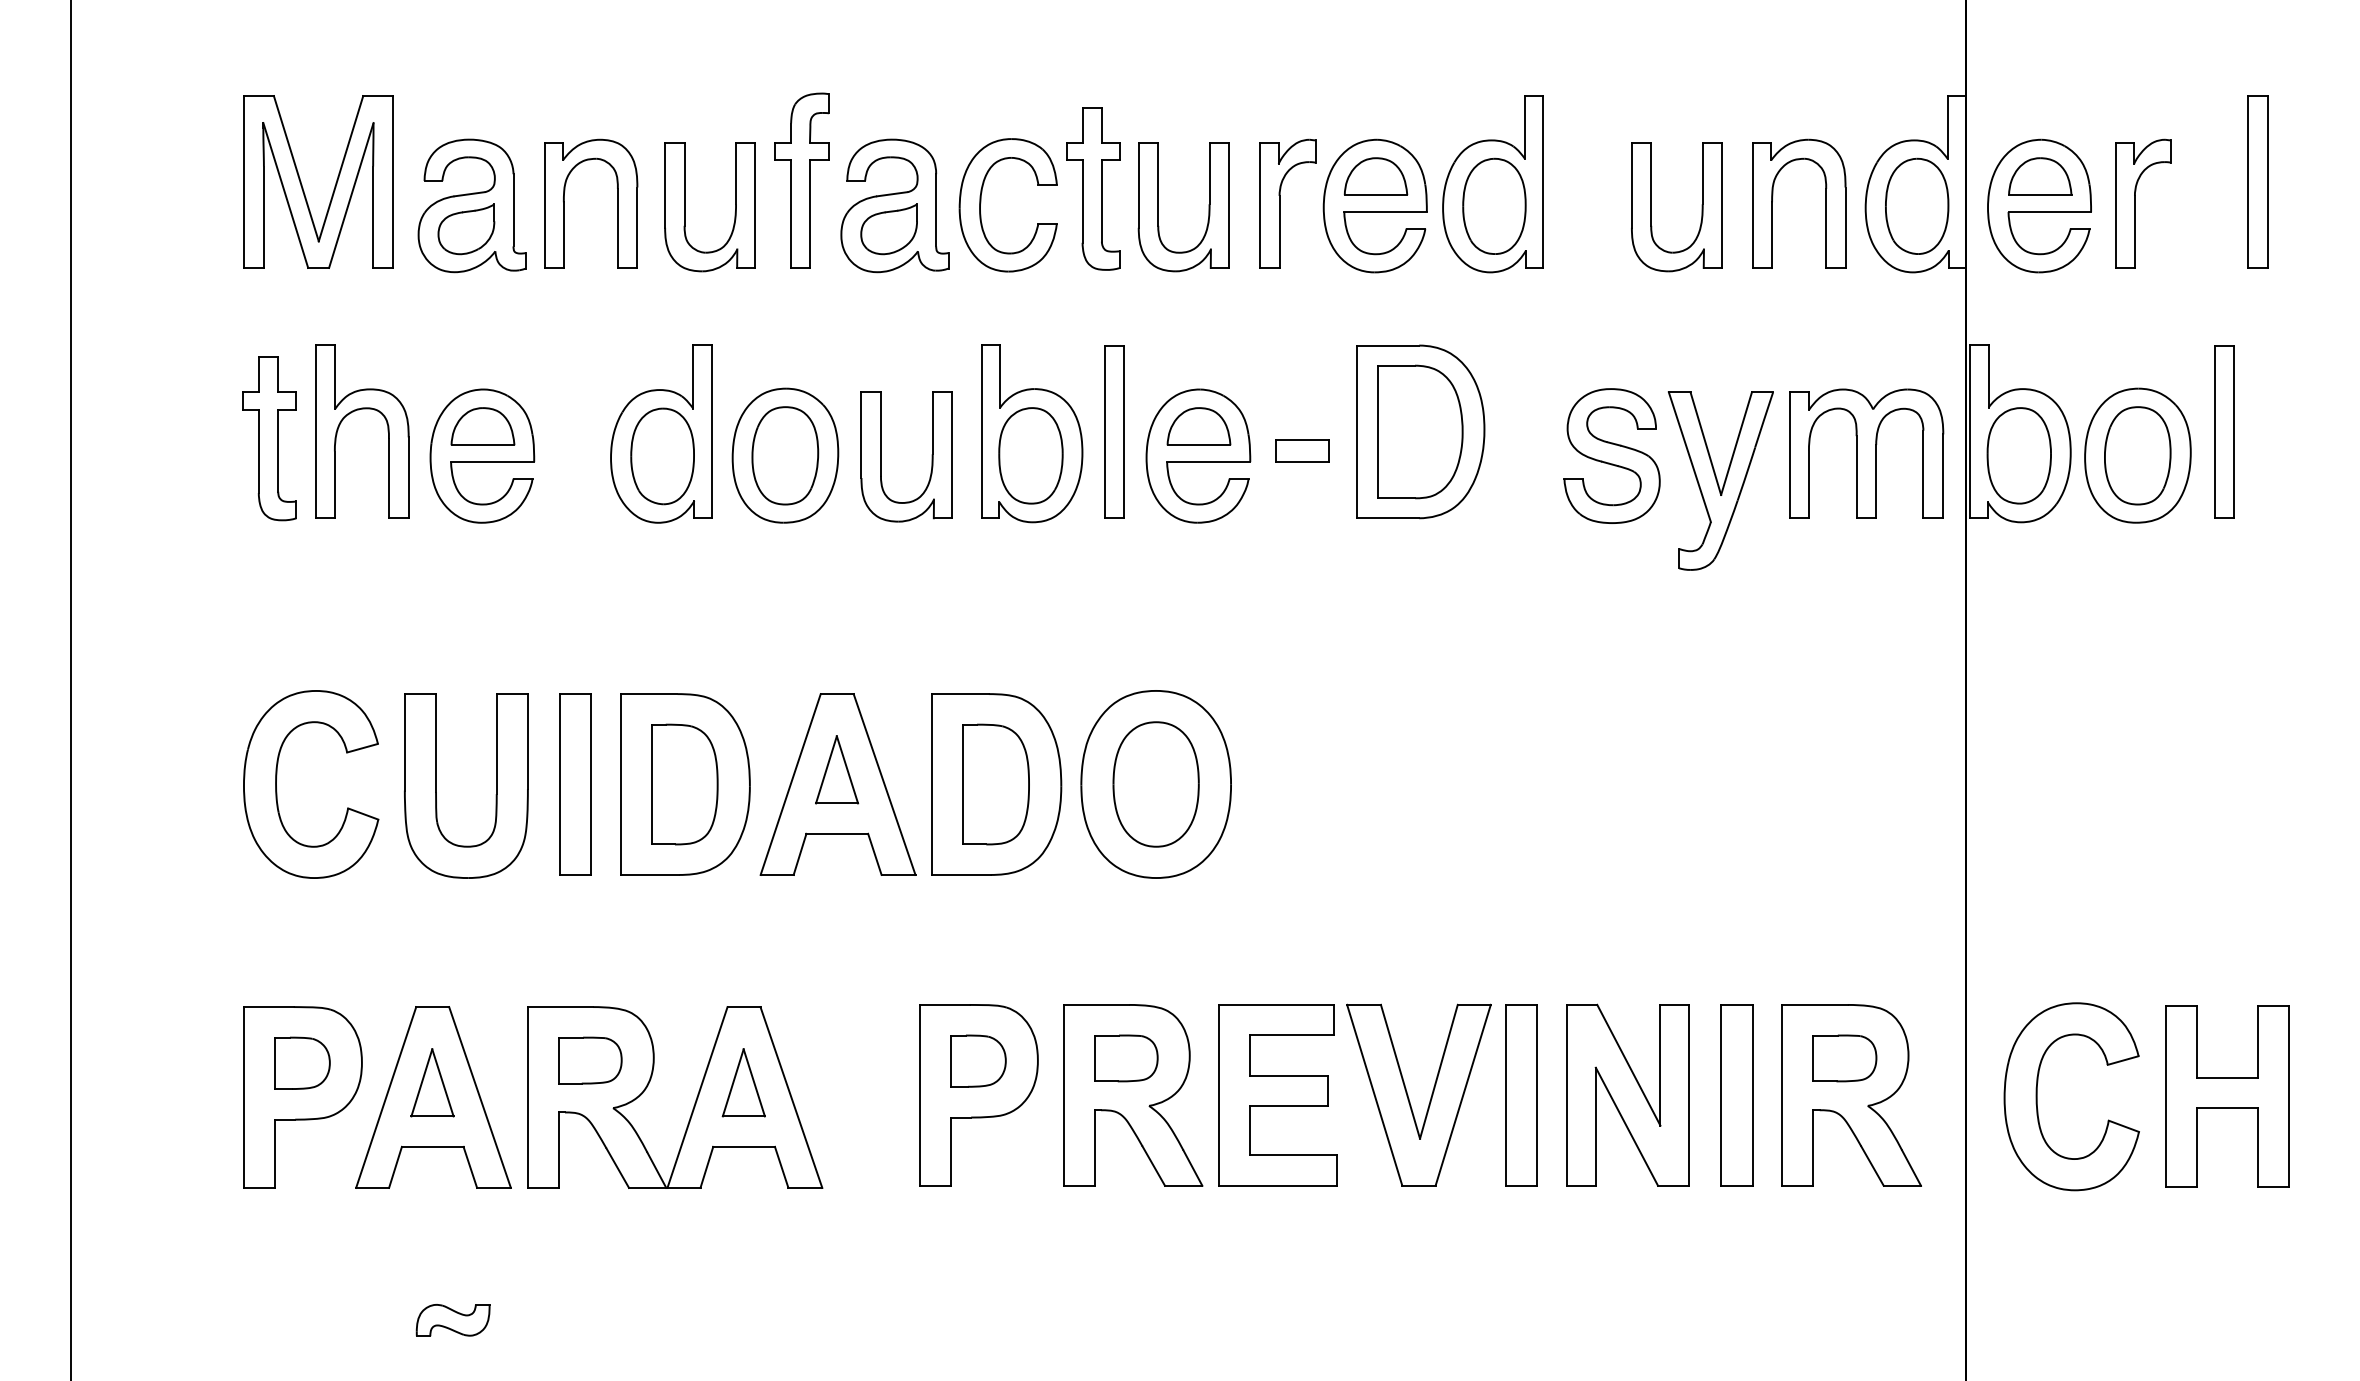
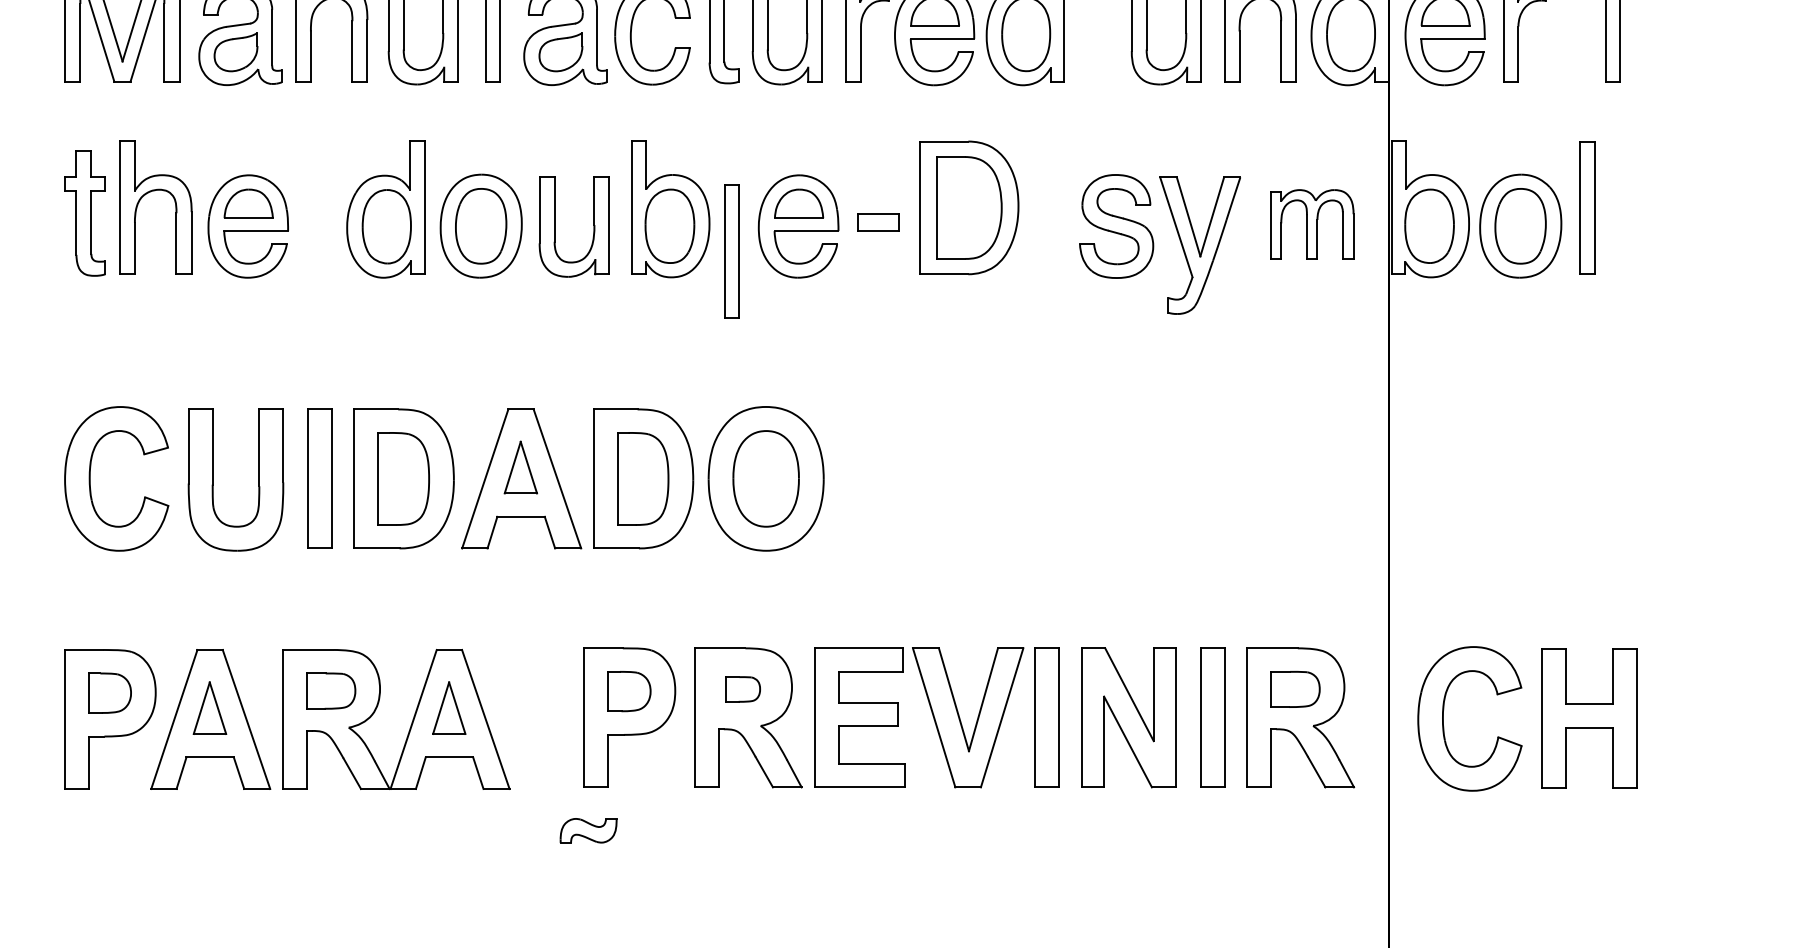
part: (1114, 431) -> (731, 251), moved
part: (1866, 453) -> (1312, 224), size x0.7
part: (1126, 1058) -> (743, 689), size x0.7
part: (452, 1320) -> (588, 830), moved

